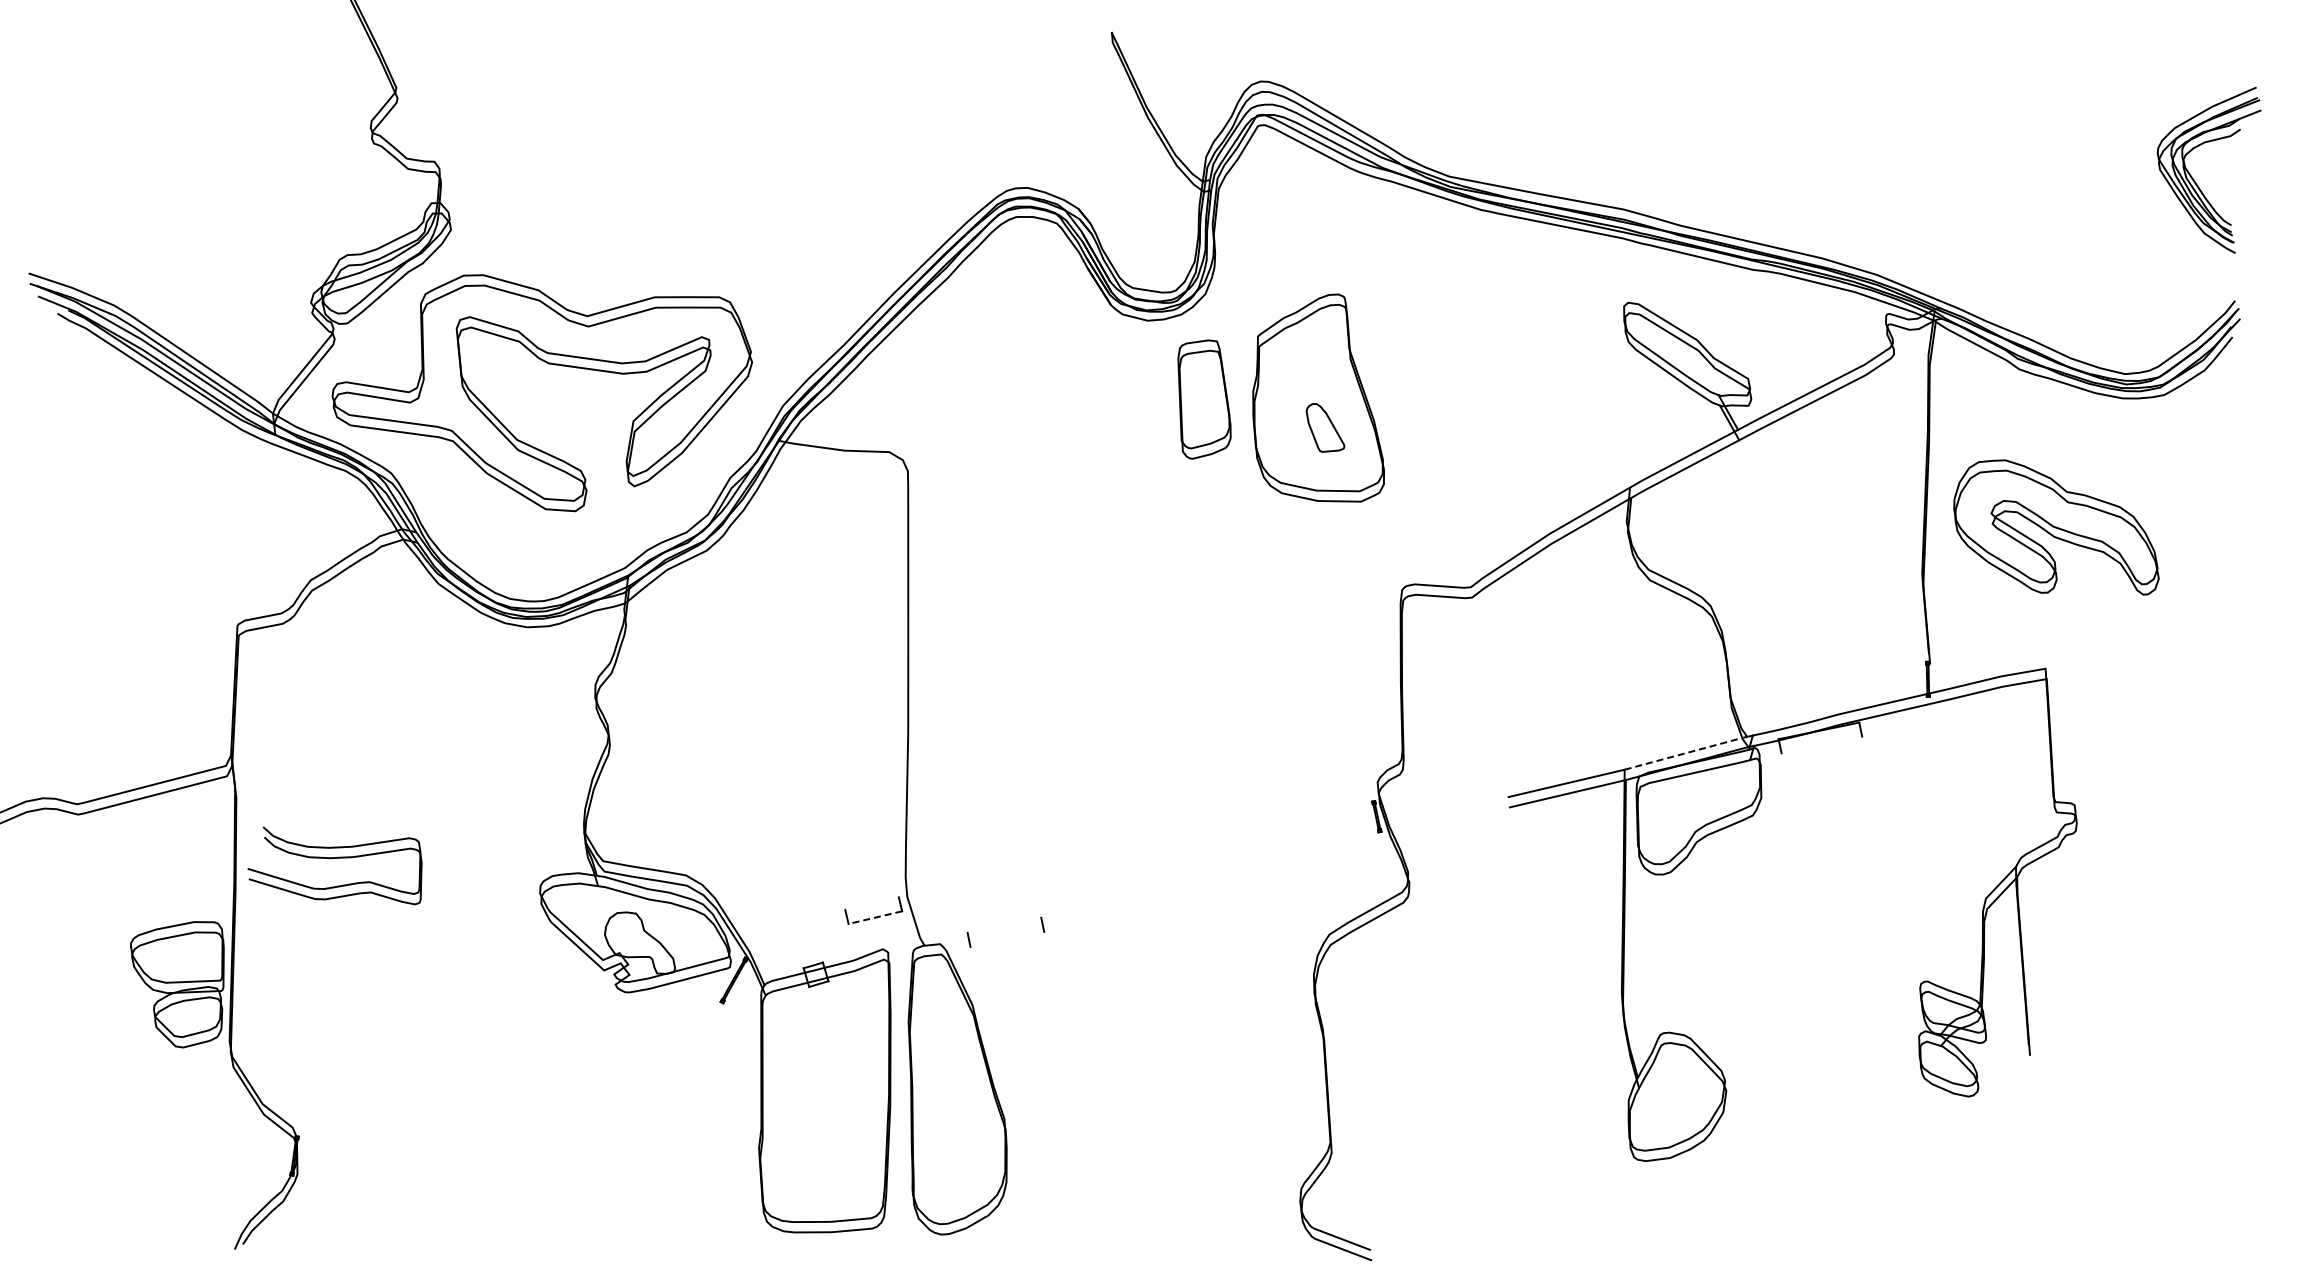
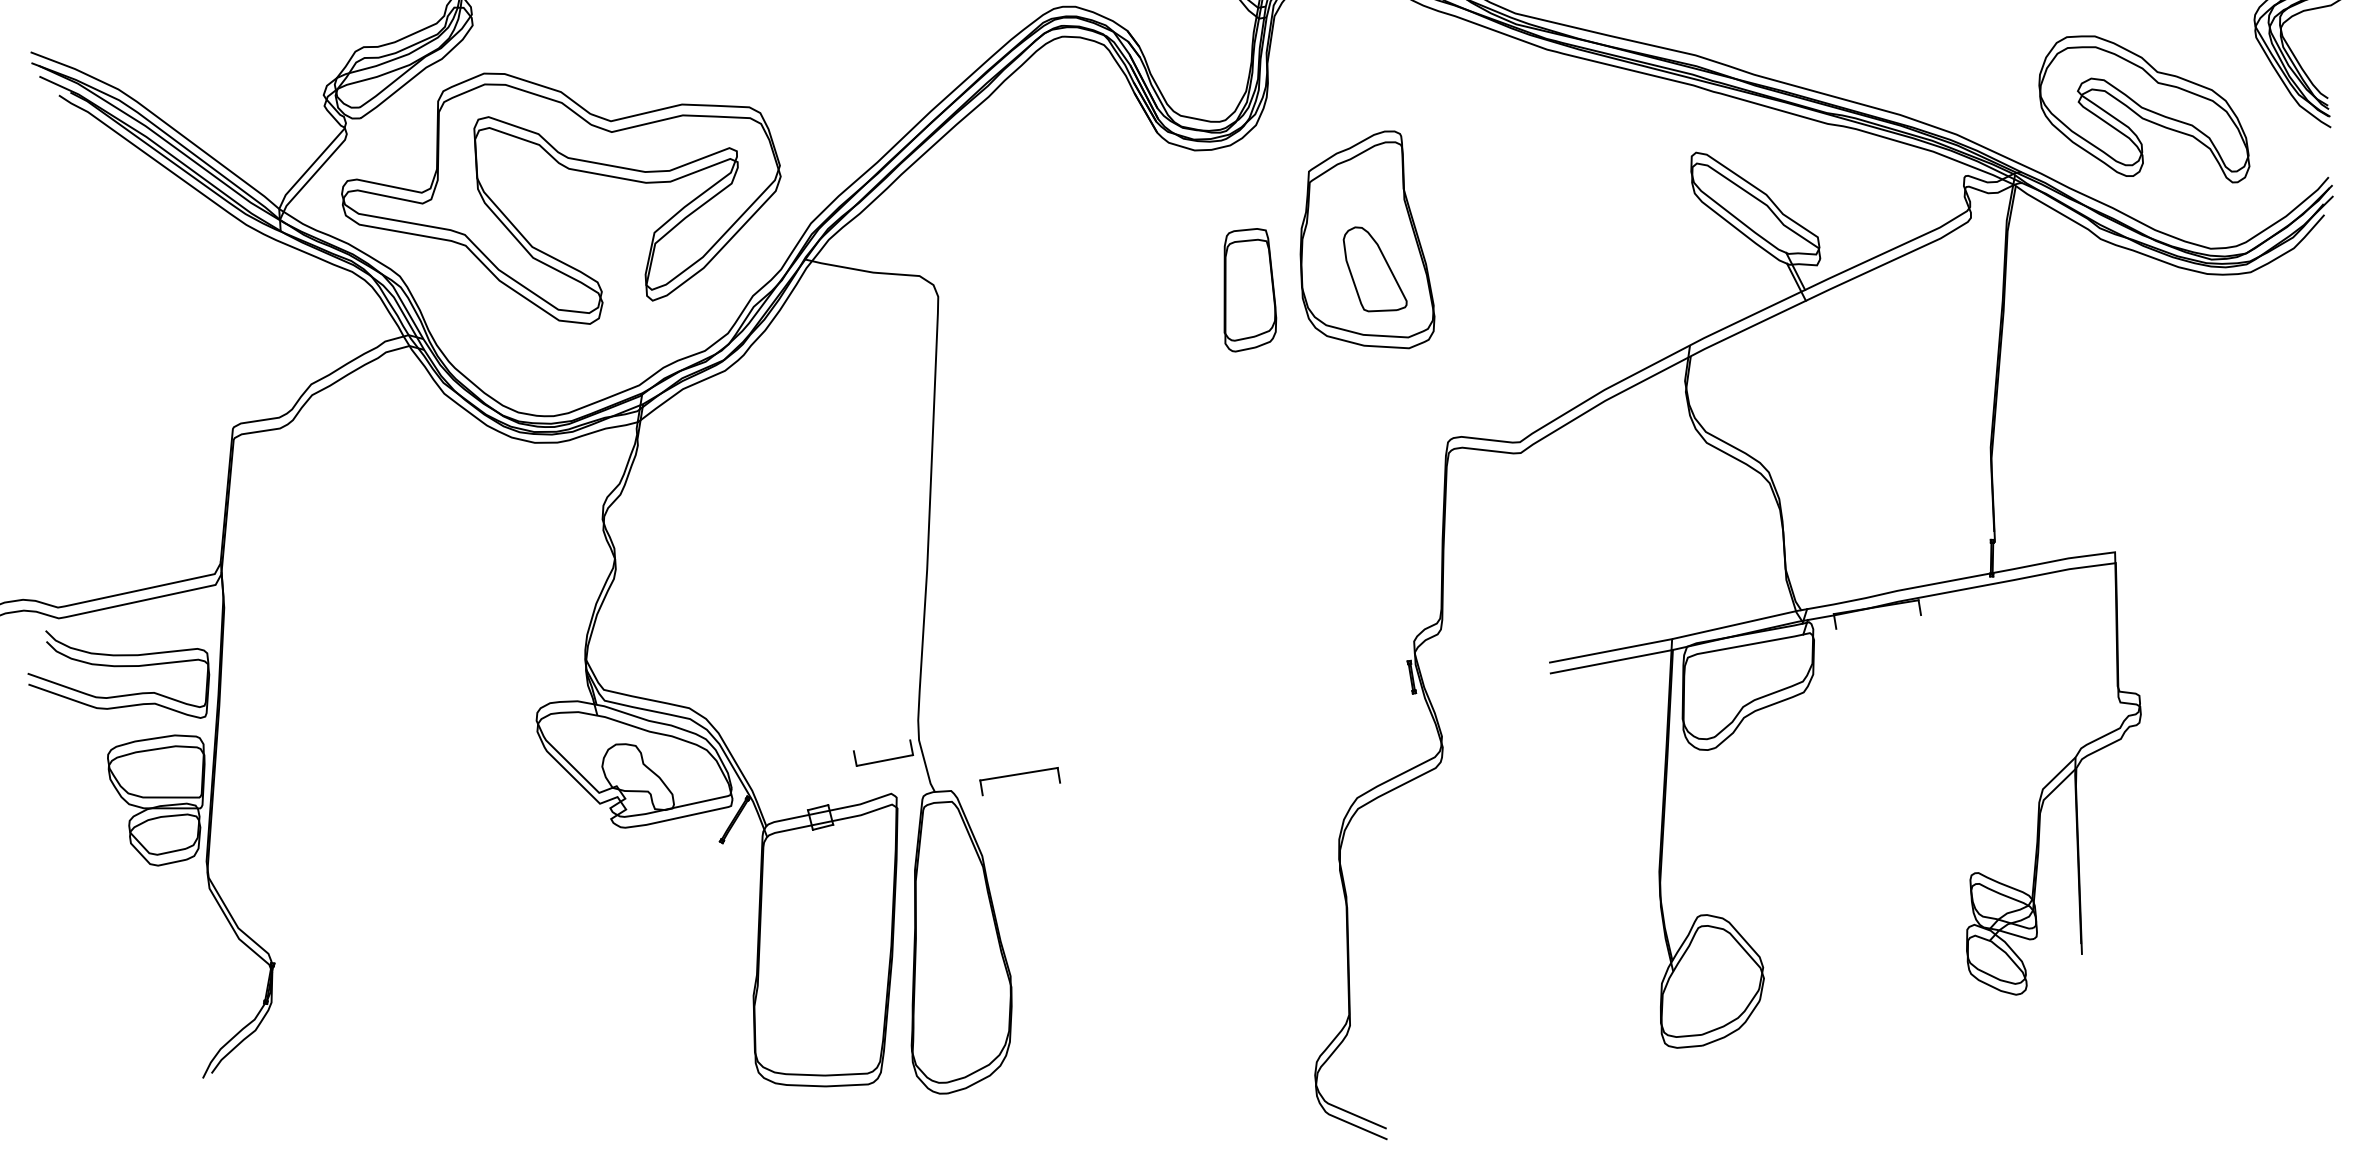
part: (1204, 399) -> (1250, 290), moved
part: (1325, 427) -> (1375, 269), size x1.67
part: (2056, 527) -> (2145, 108), moved
line: (1686, 752) -> (1737, 623), dashed -> solid
part: (331, 859) -> (115, 667), moved
line: (875, 917) -> (885, 760), dashed -> solid
line: (1004, 924) -> (1019, 773), added

